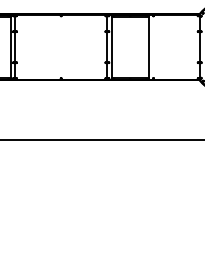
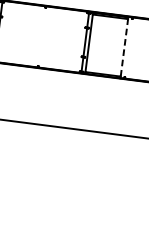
line: (149, 47) -> (124, 47), solid -> dashed

